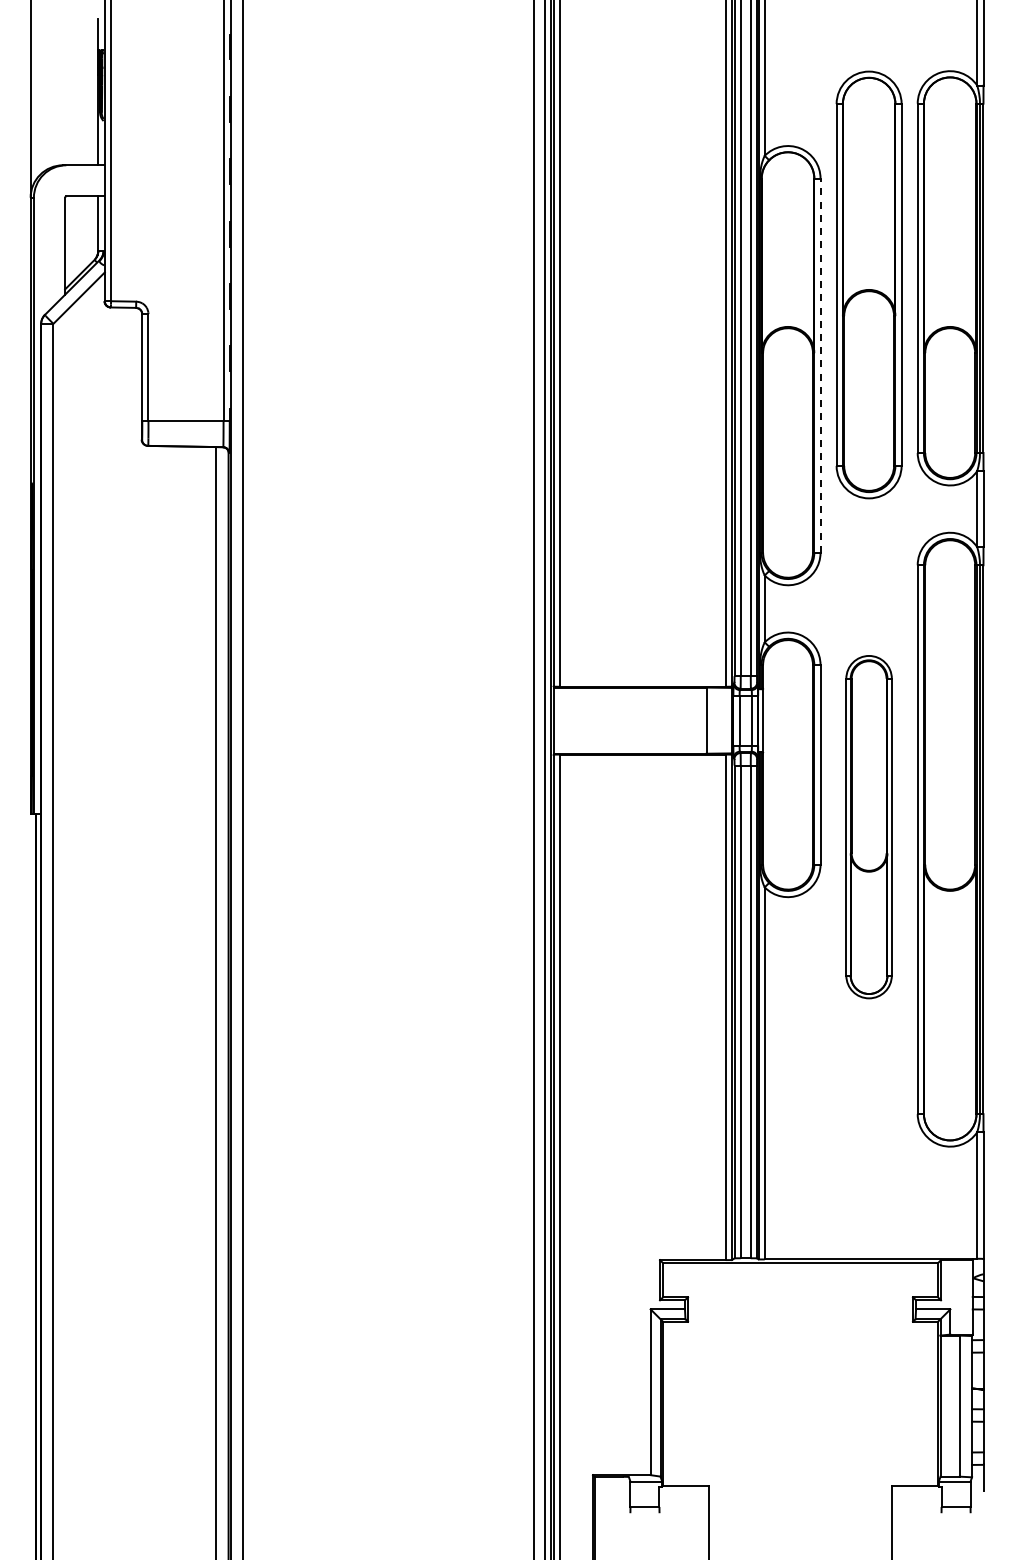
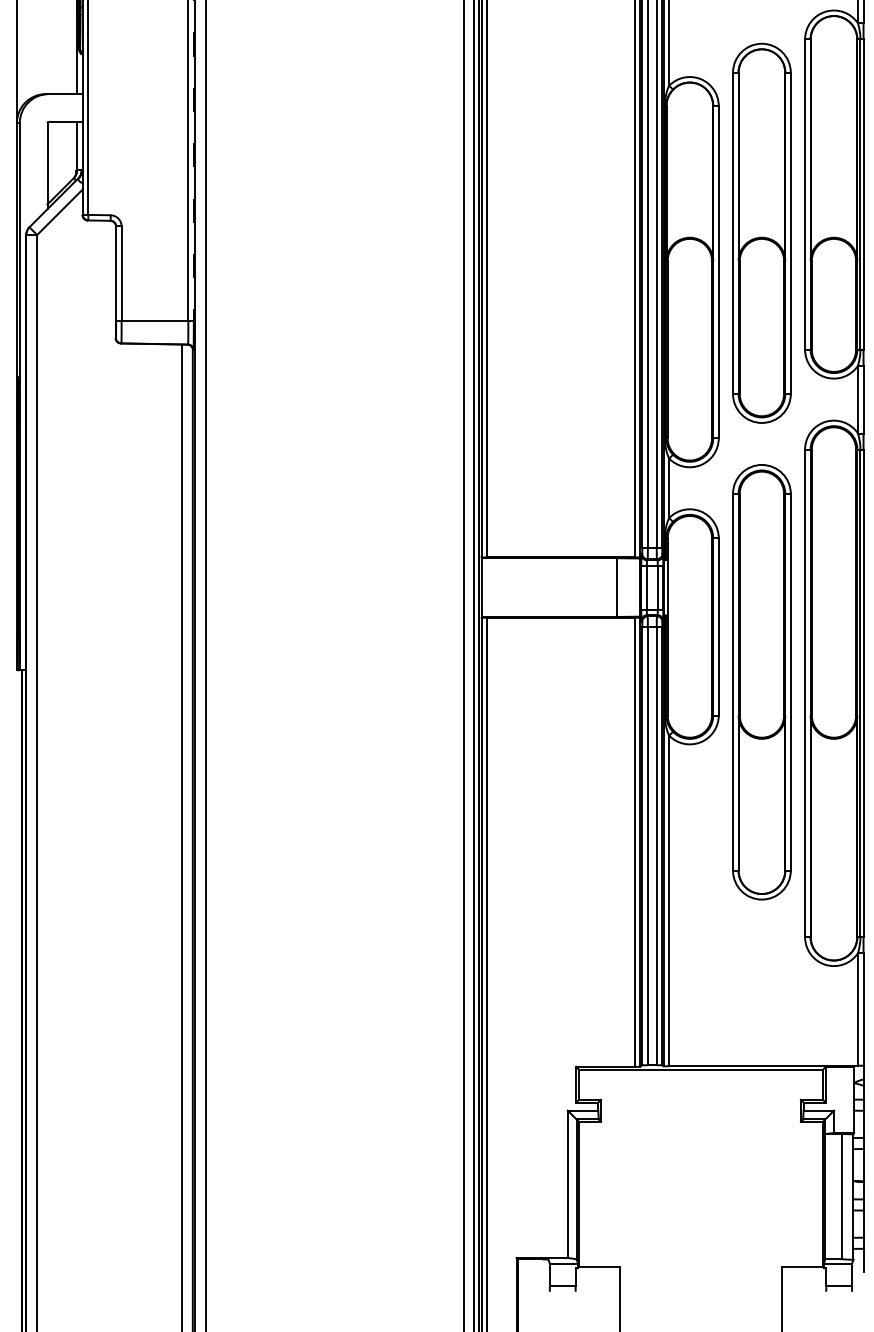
part: (868, 284) -> (761, 232), moved
line: (820, 365) -> (718, 272), dashed -> solid
part: (868, 826) -> (761, 681), size x1.43

